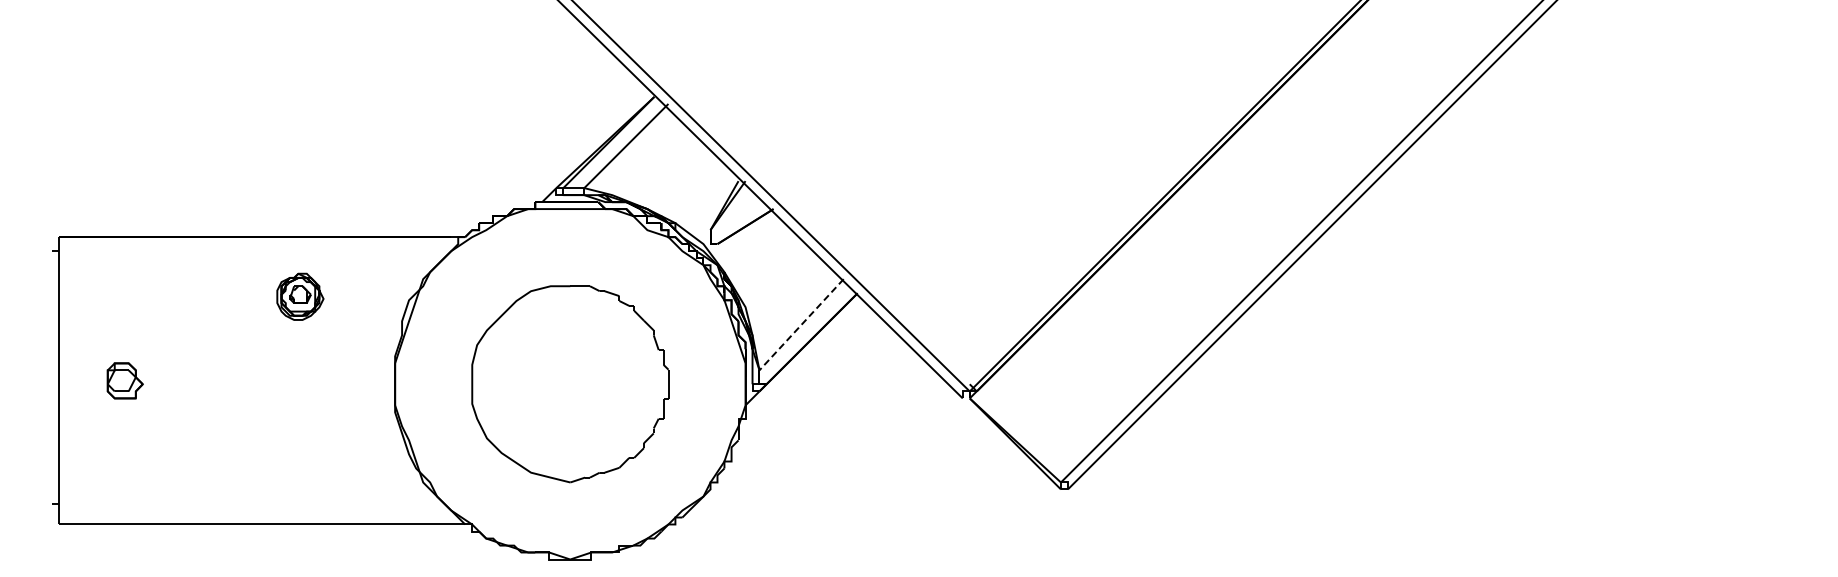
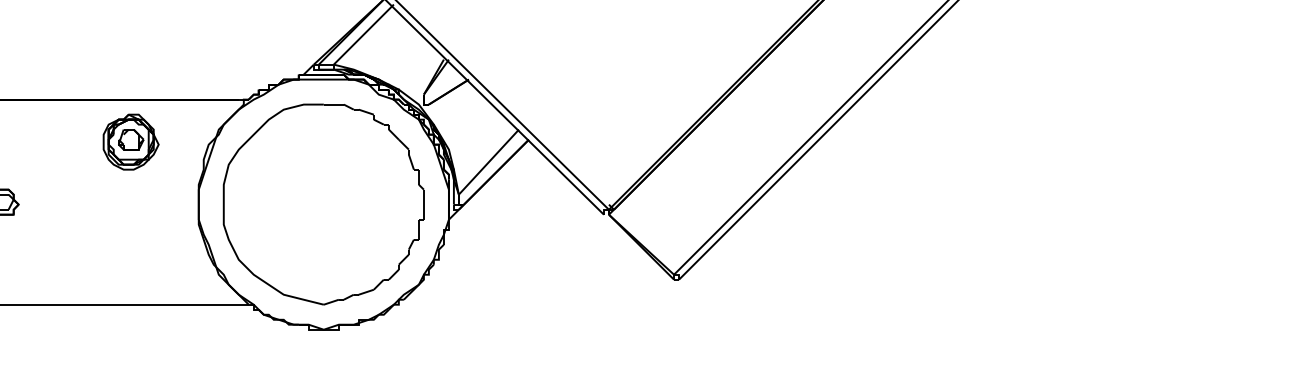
part: (300, 296) -> (131, 141), size x1.67
line: (801, 325) -> (488, 162), dashed -> solid
part: (570, 384) -> (323, 204), size x1.43

